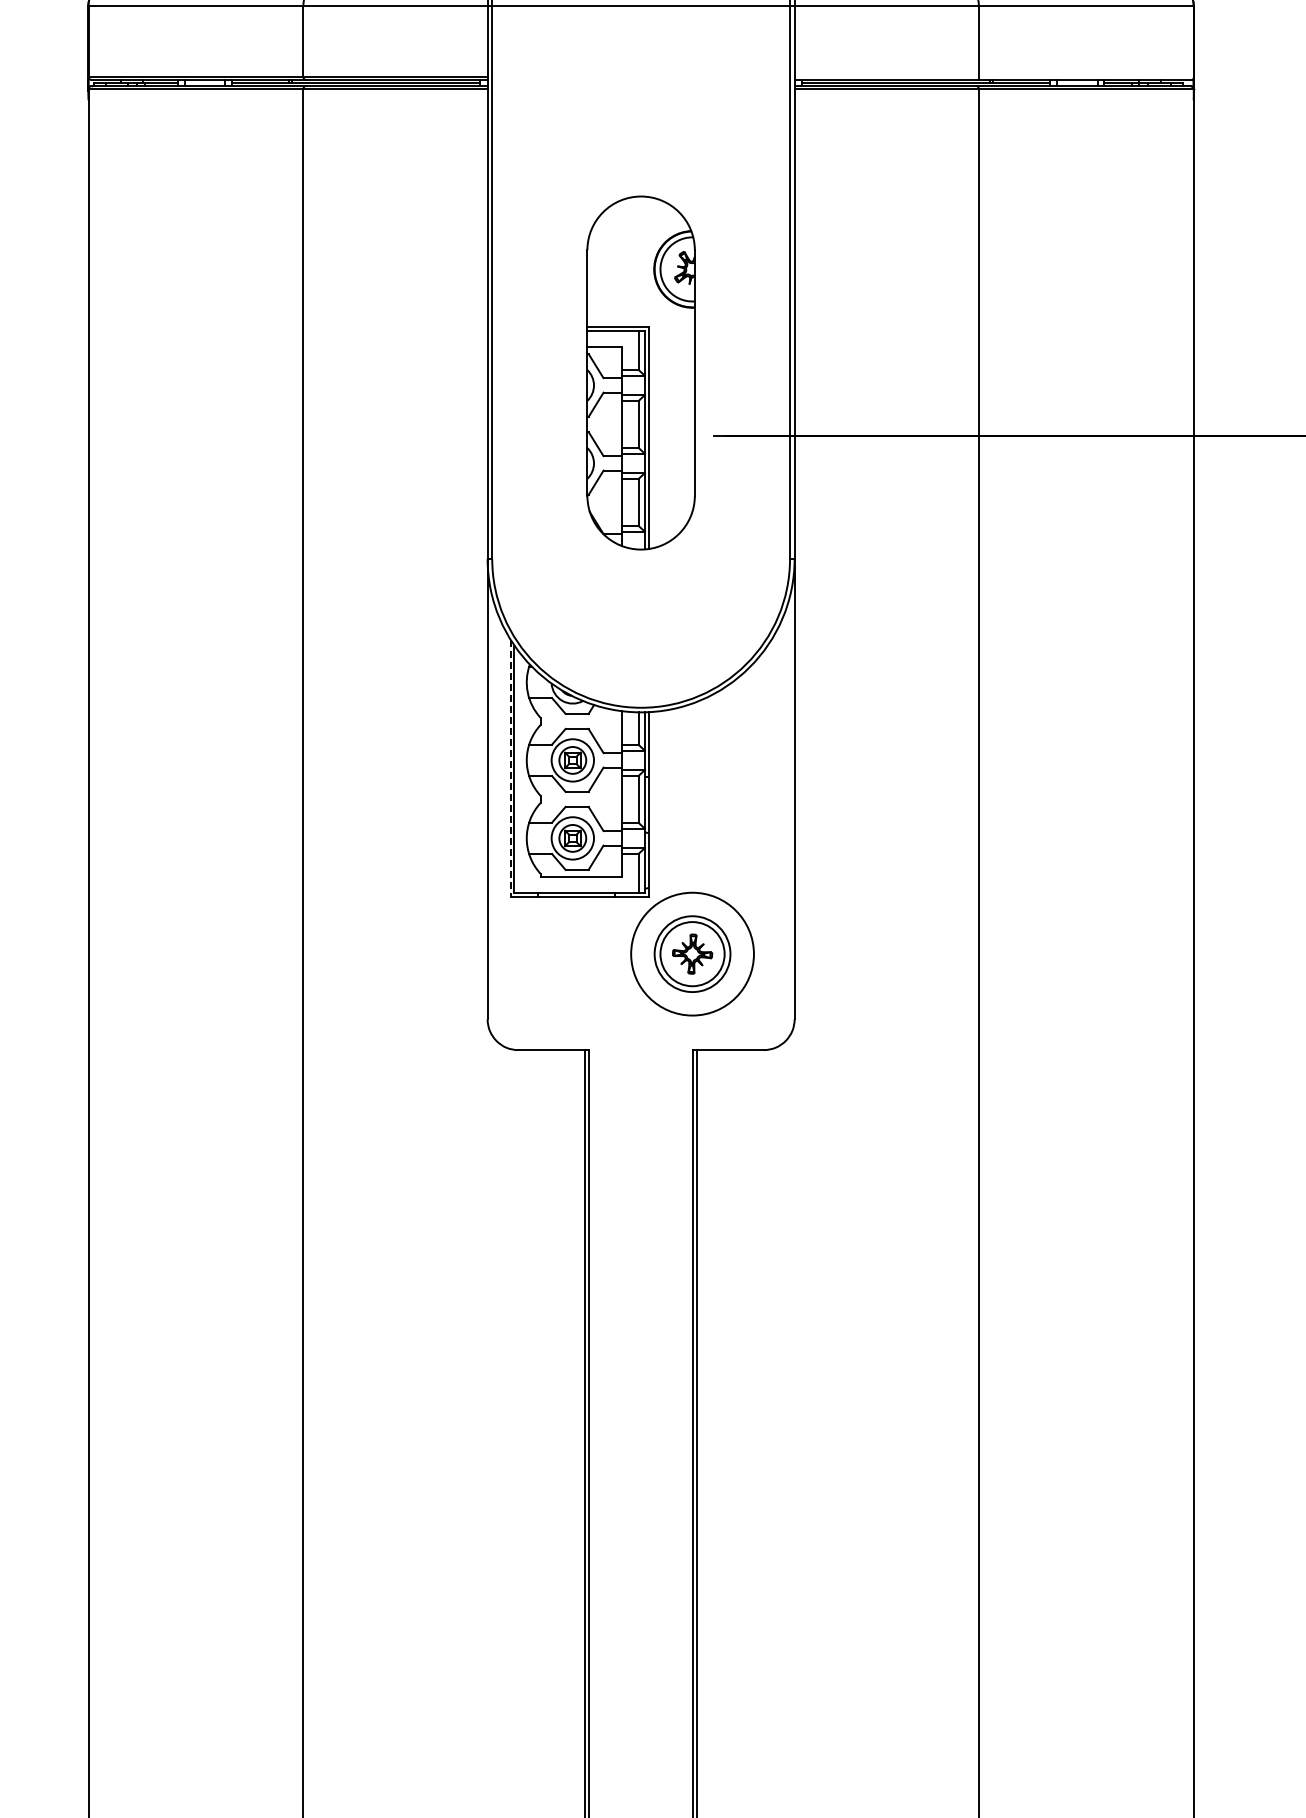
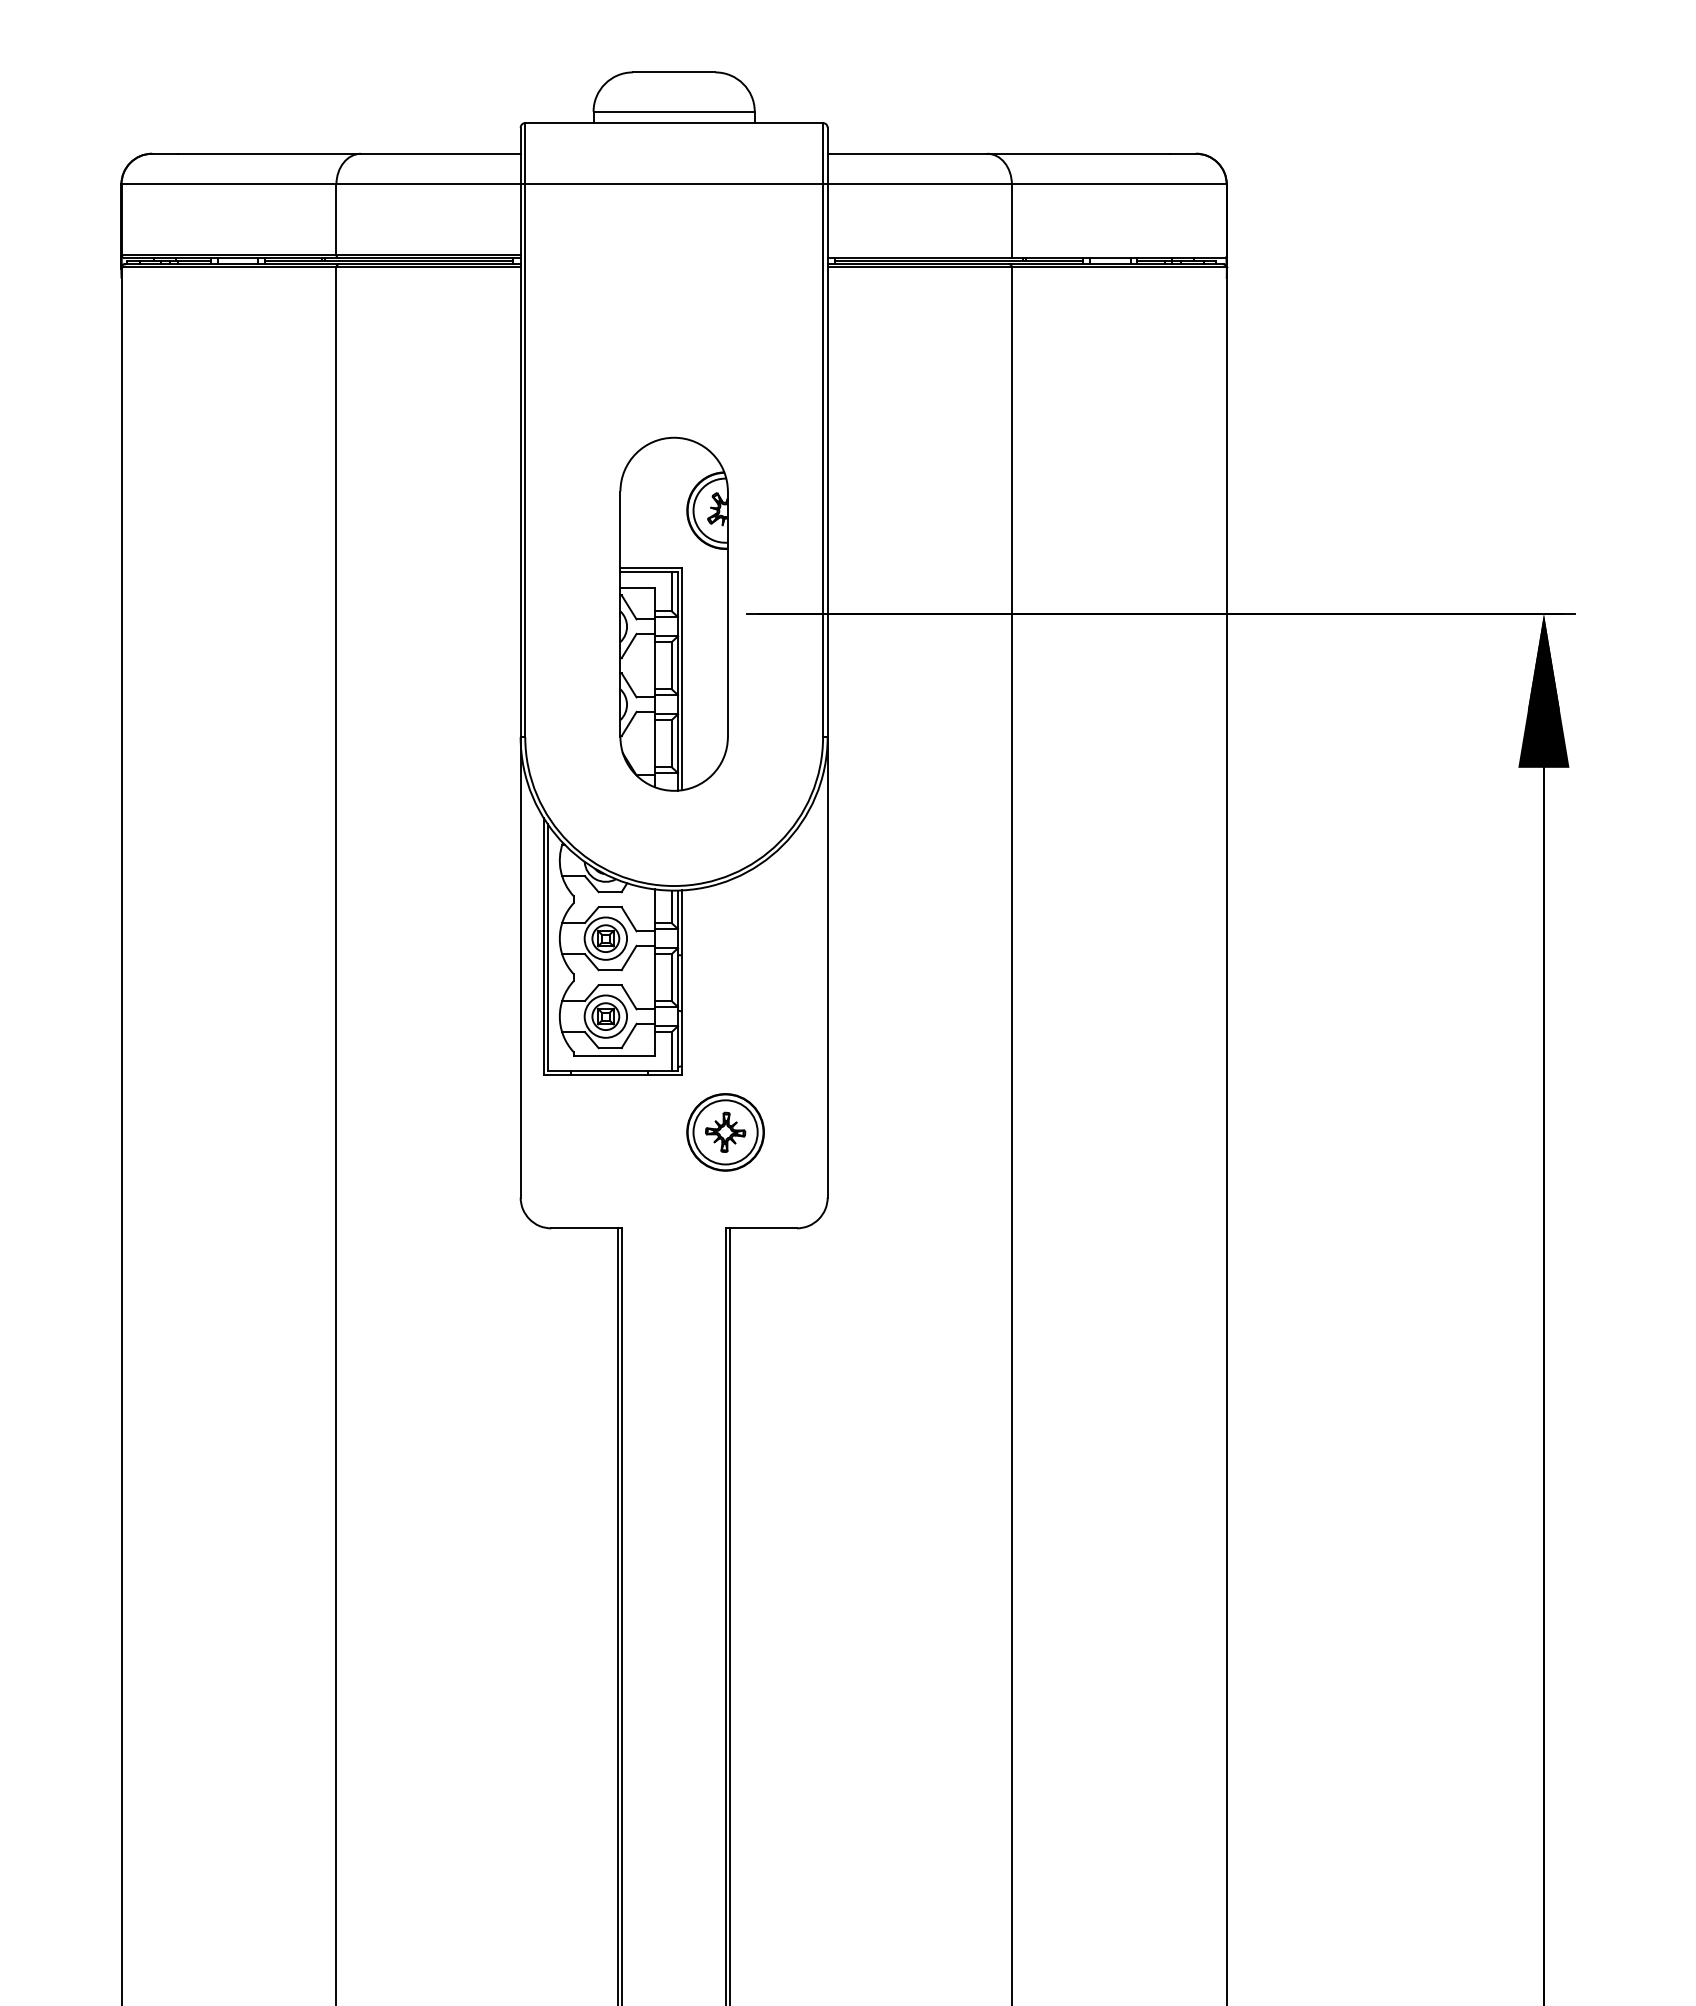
part: (640, 372) -> (673, 613), moved
line: (510, 768) -> (543, 946), dashed -> solid
circle: (692, 954) -> (725, 1132), size x0.62

